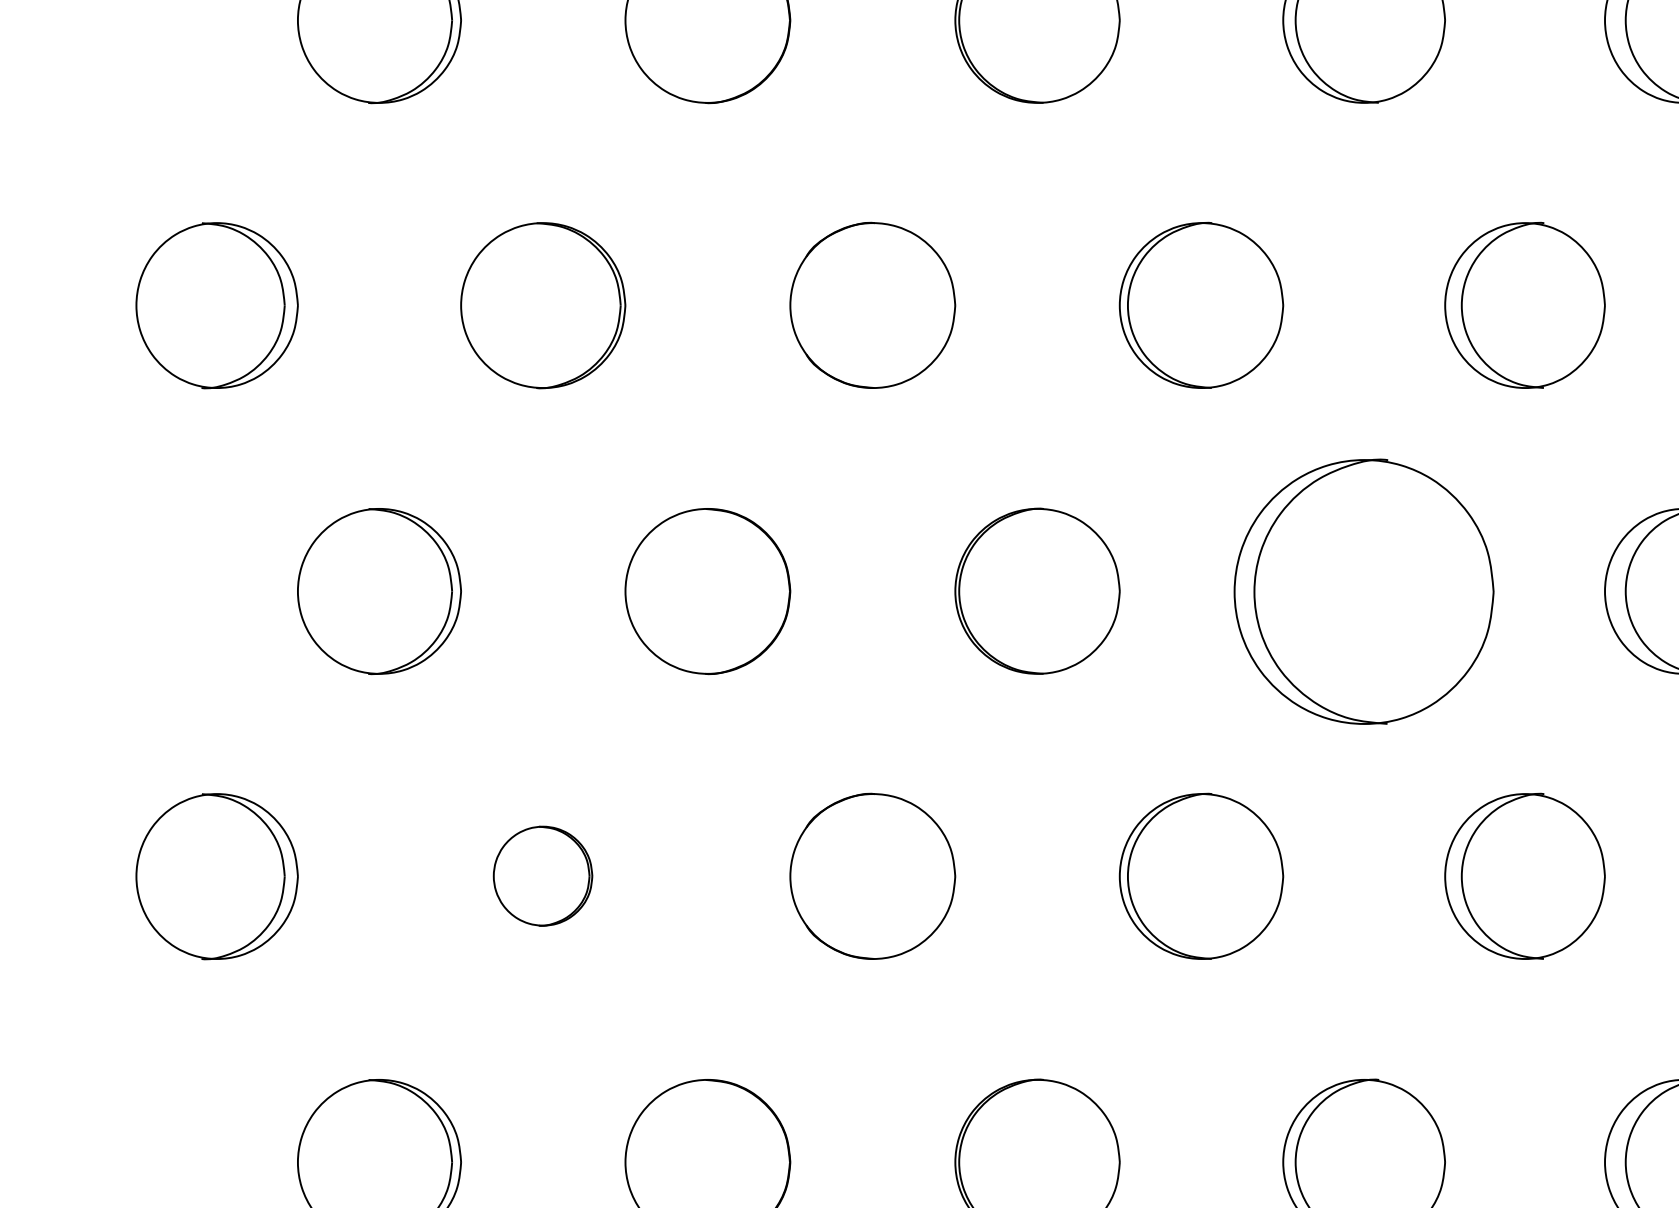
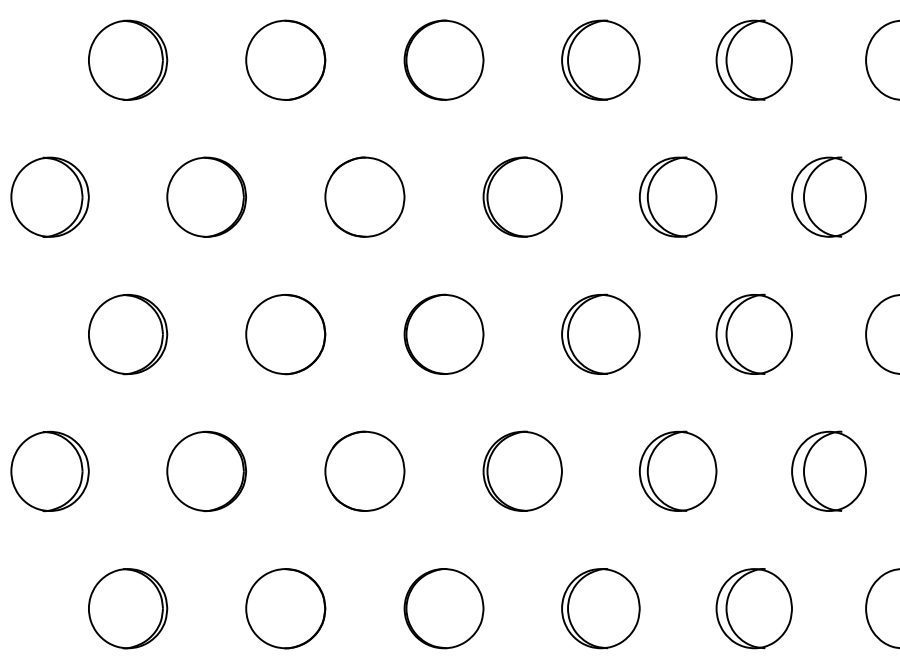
part: (1363, 589) -> (600, 333), size x0.62
part: (542, 874) -> (206, 470), size x1.67

